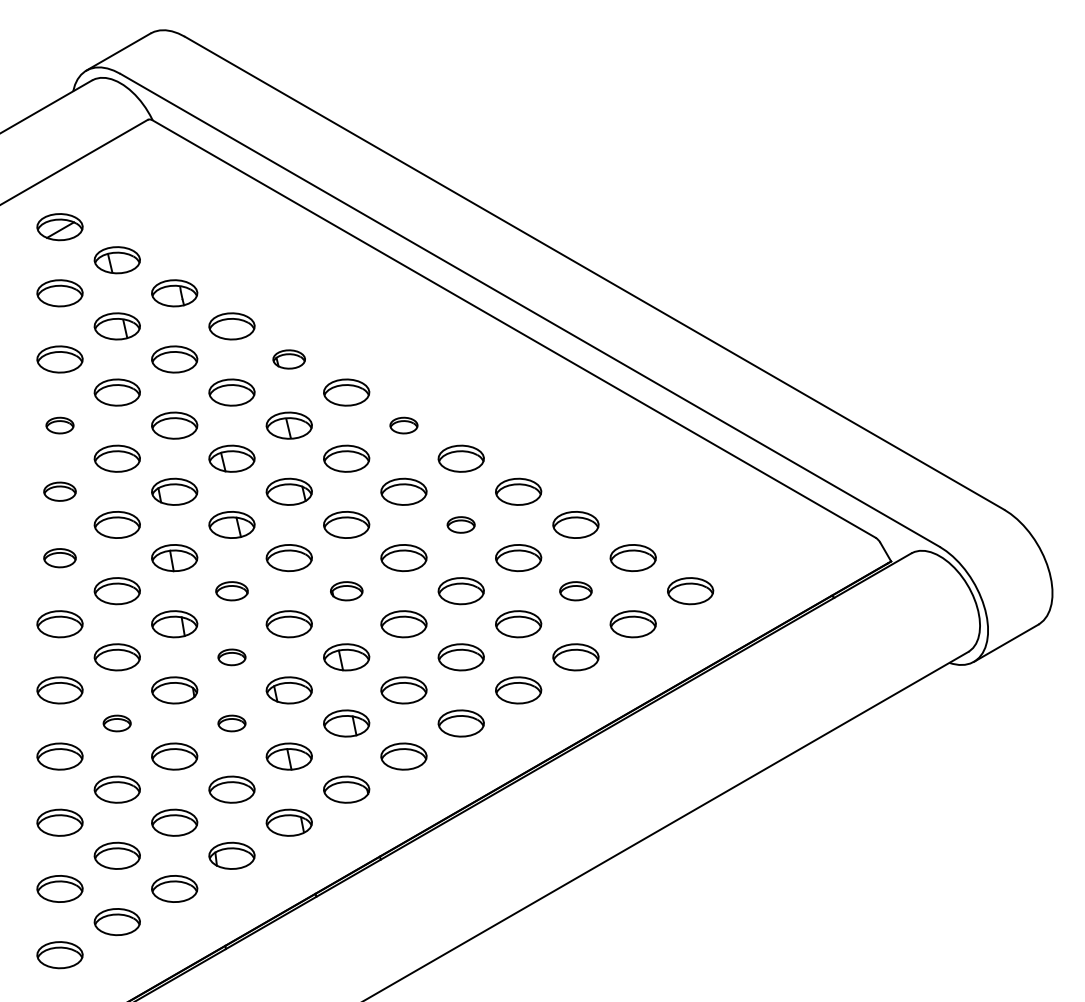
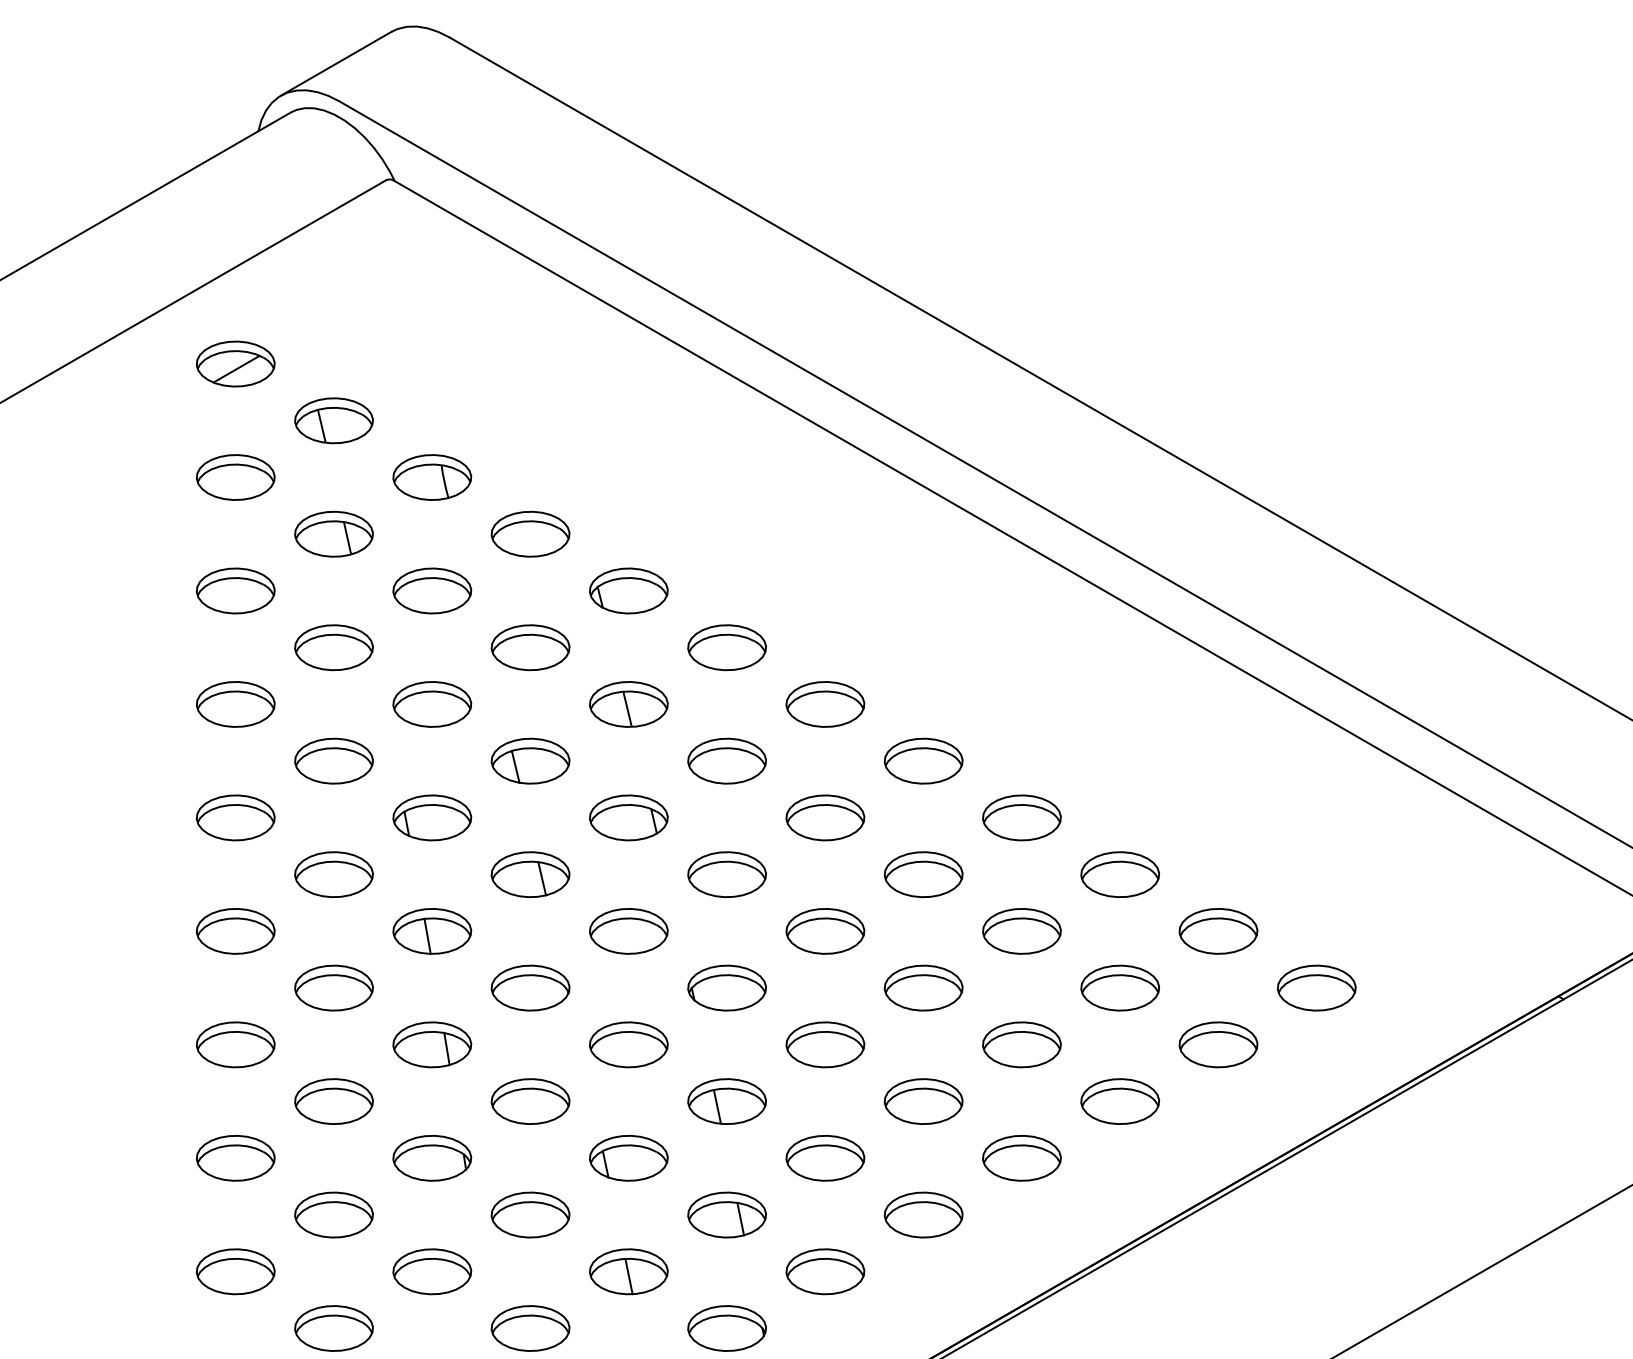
part: (288, 359) -> (627, 590), size x1.43
part: (59, 425) -> (234, 704), size x1.67
part: (403, 425) -> (824, 704), size x1.67
part: (59, 491) -> (234, 817), size x1.43
part: (460, 524) -> (922, 873), size x1.67
part: (59, 558) -> (234, 932), size x1.43
part: (231, 591) -> (529, 988), size x1.43
part: (346, 591) -> (726, 988), size x1.43
part: (575, 591) -> (1119, 988), size x1.43
part: (231, 657) -> (529, 1101), size x1.67
part: (116, 723) -> (332, 1215), size x1.67
part: (231, 723) -> (529, 1215), size x1.67

